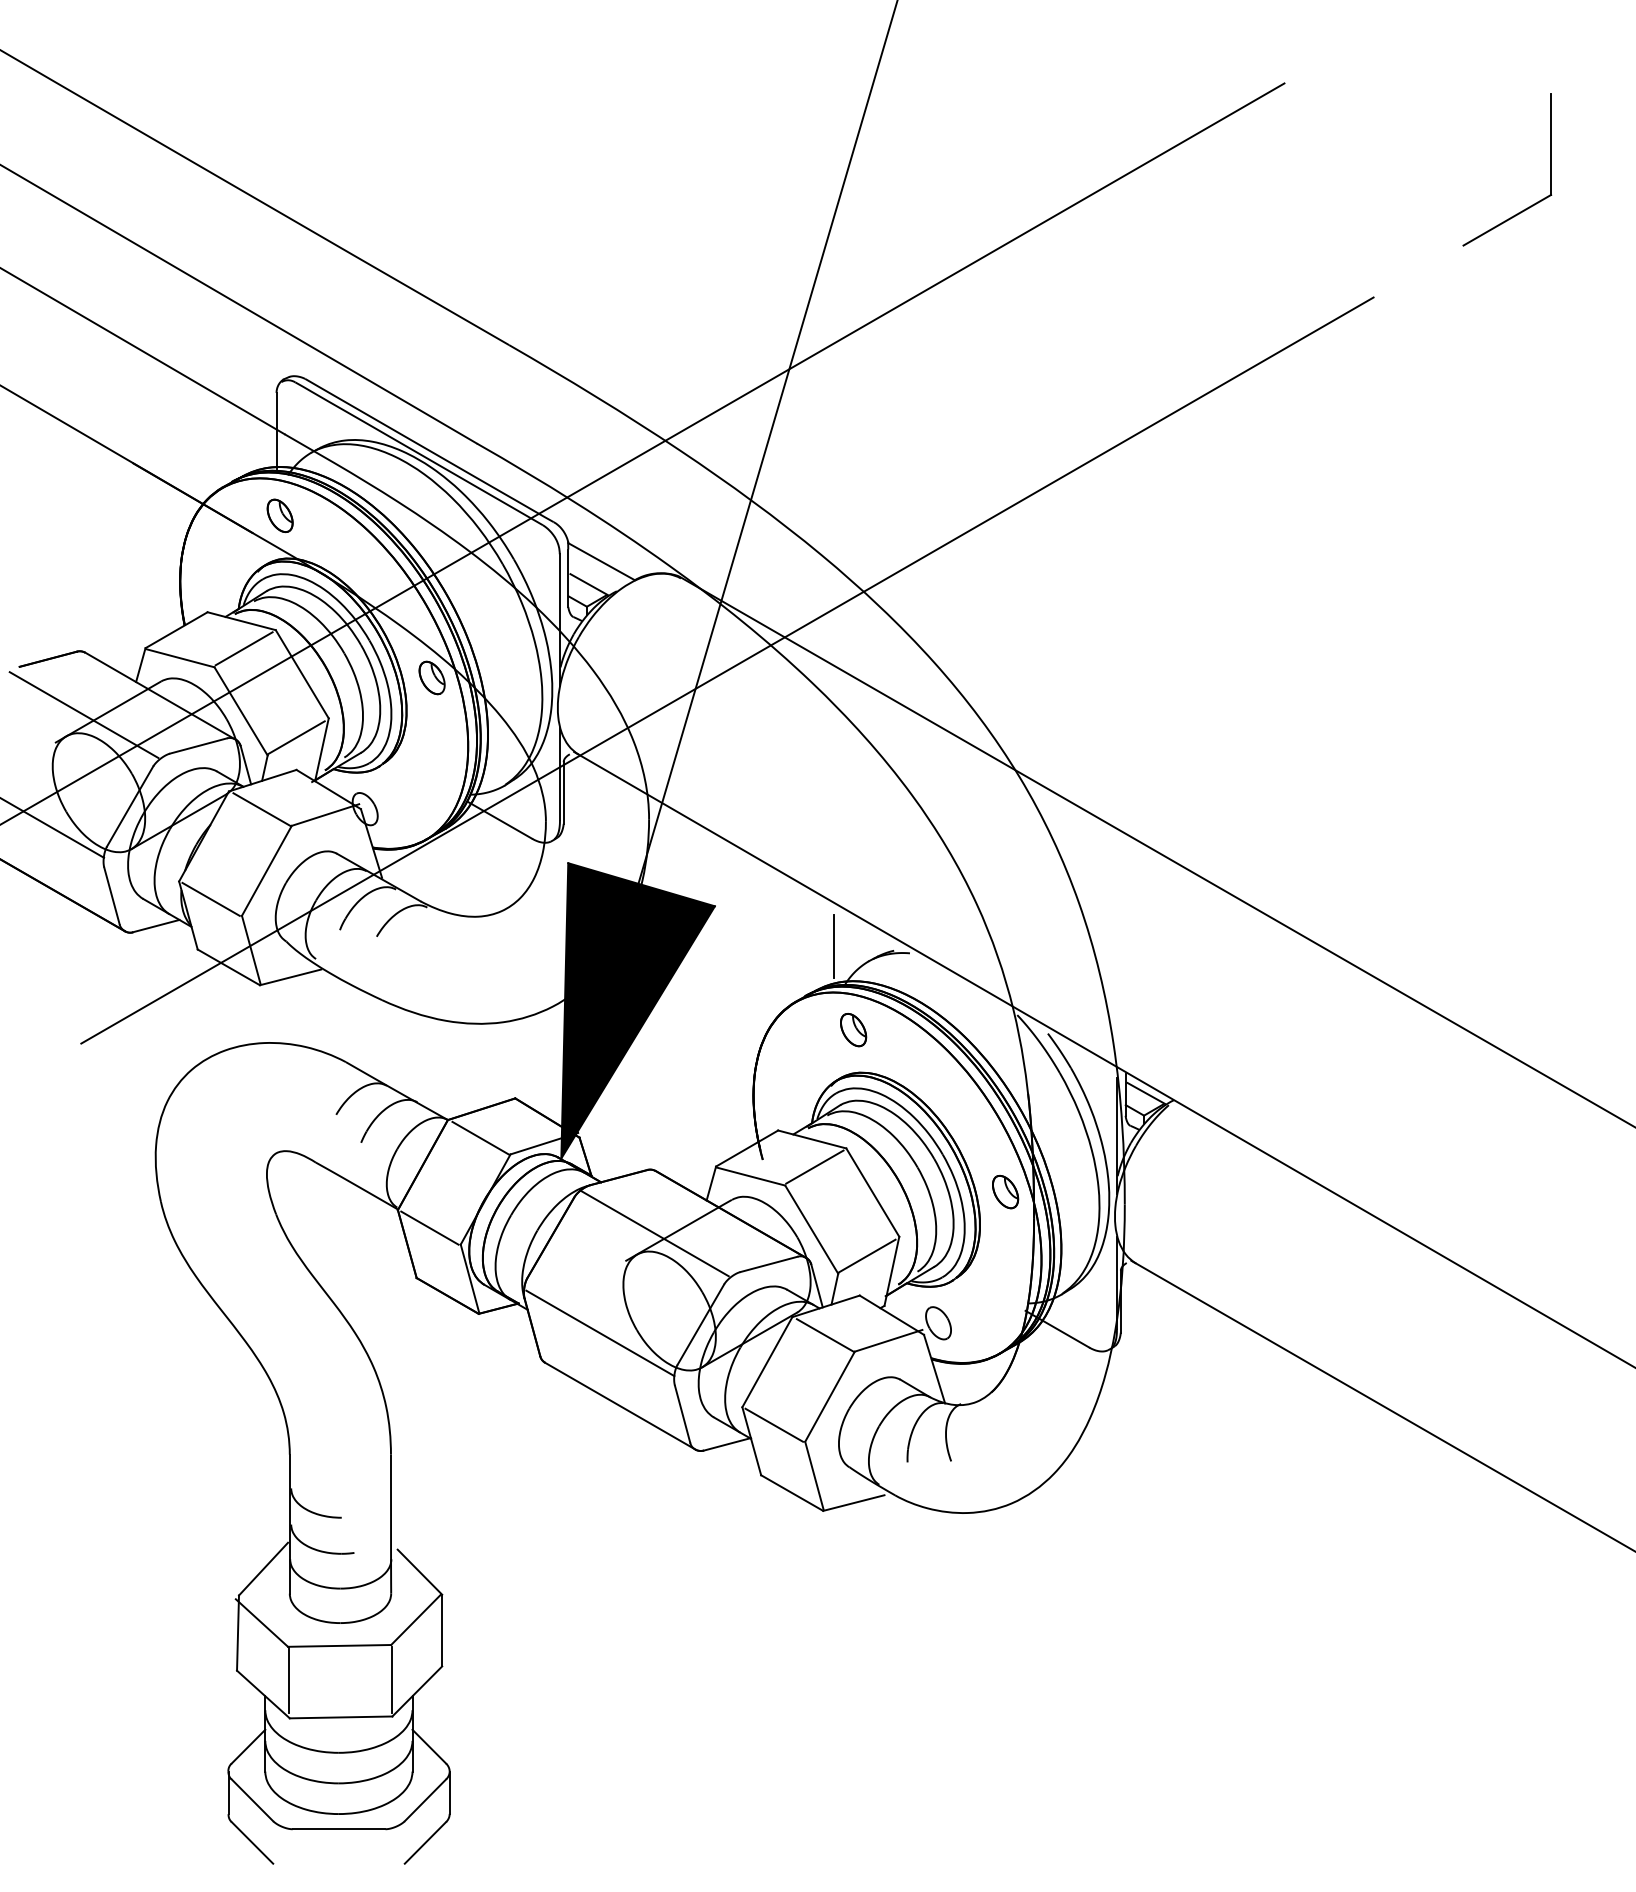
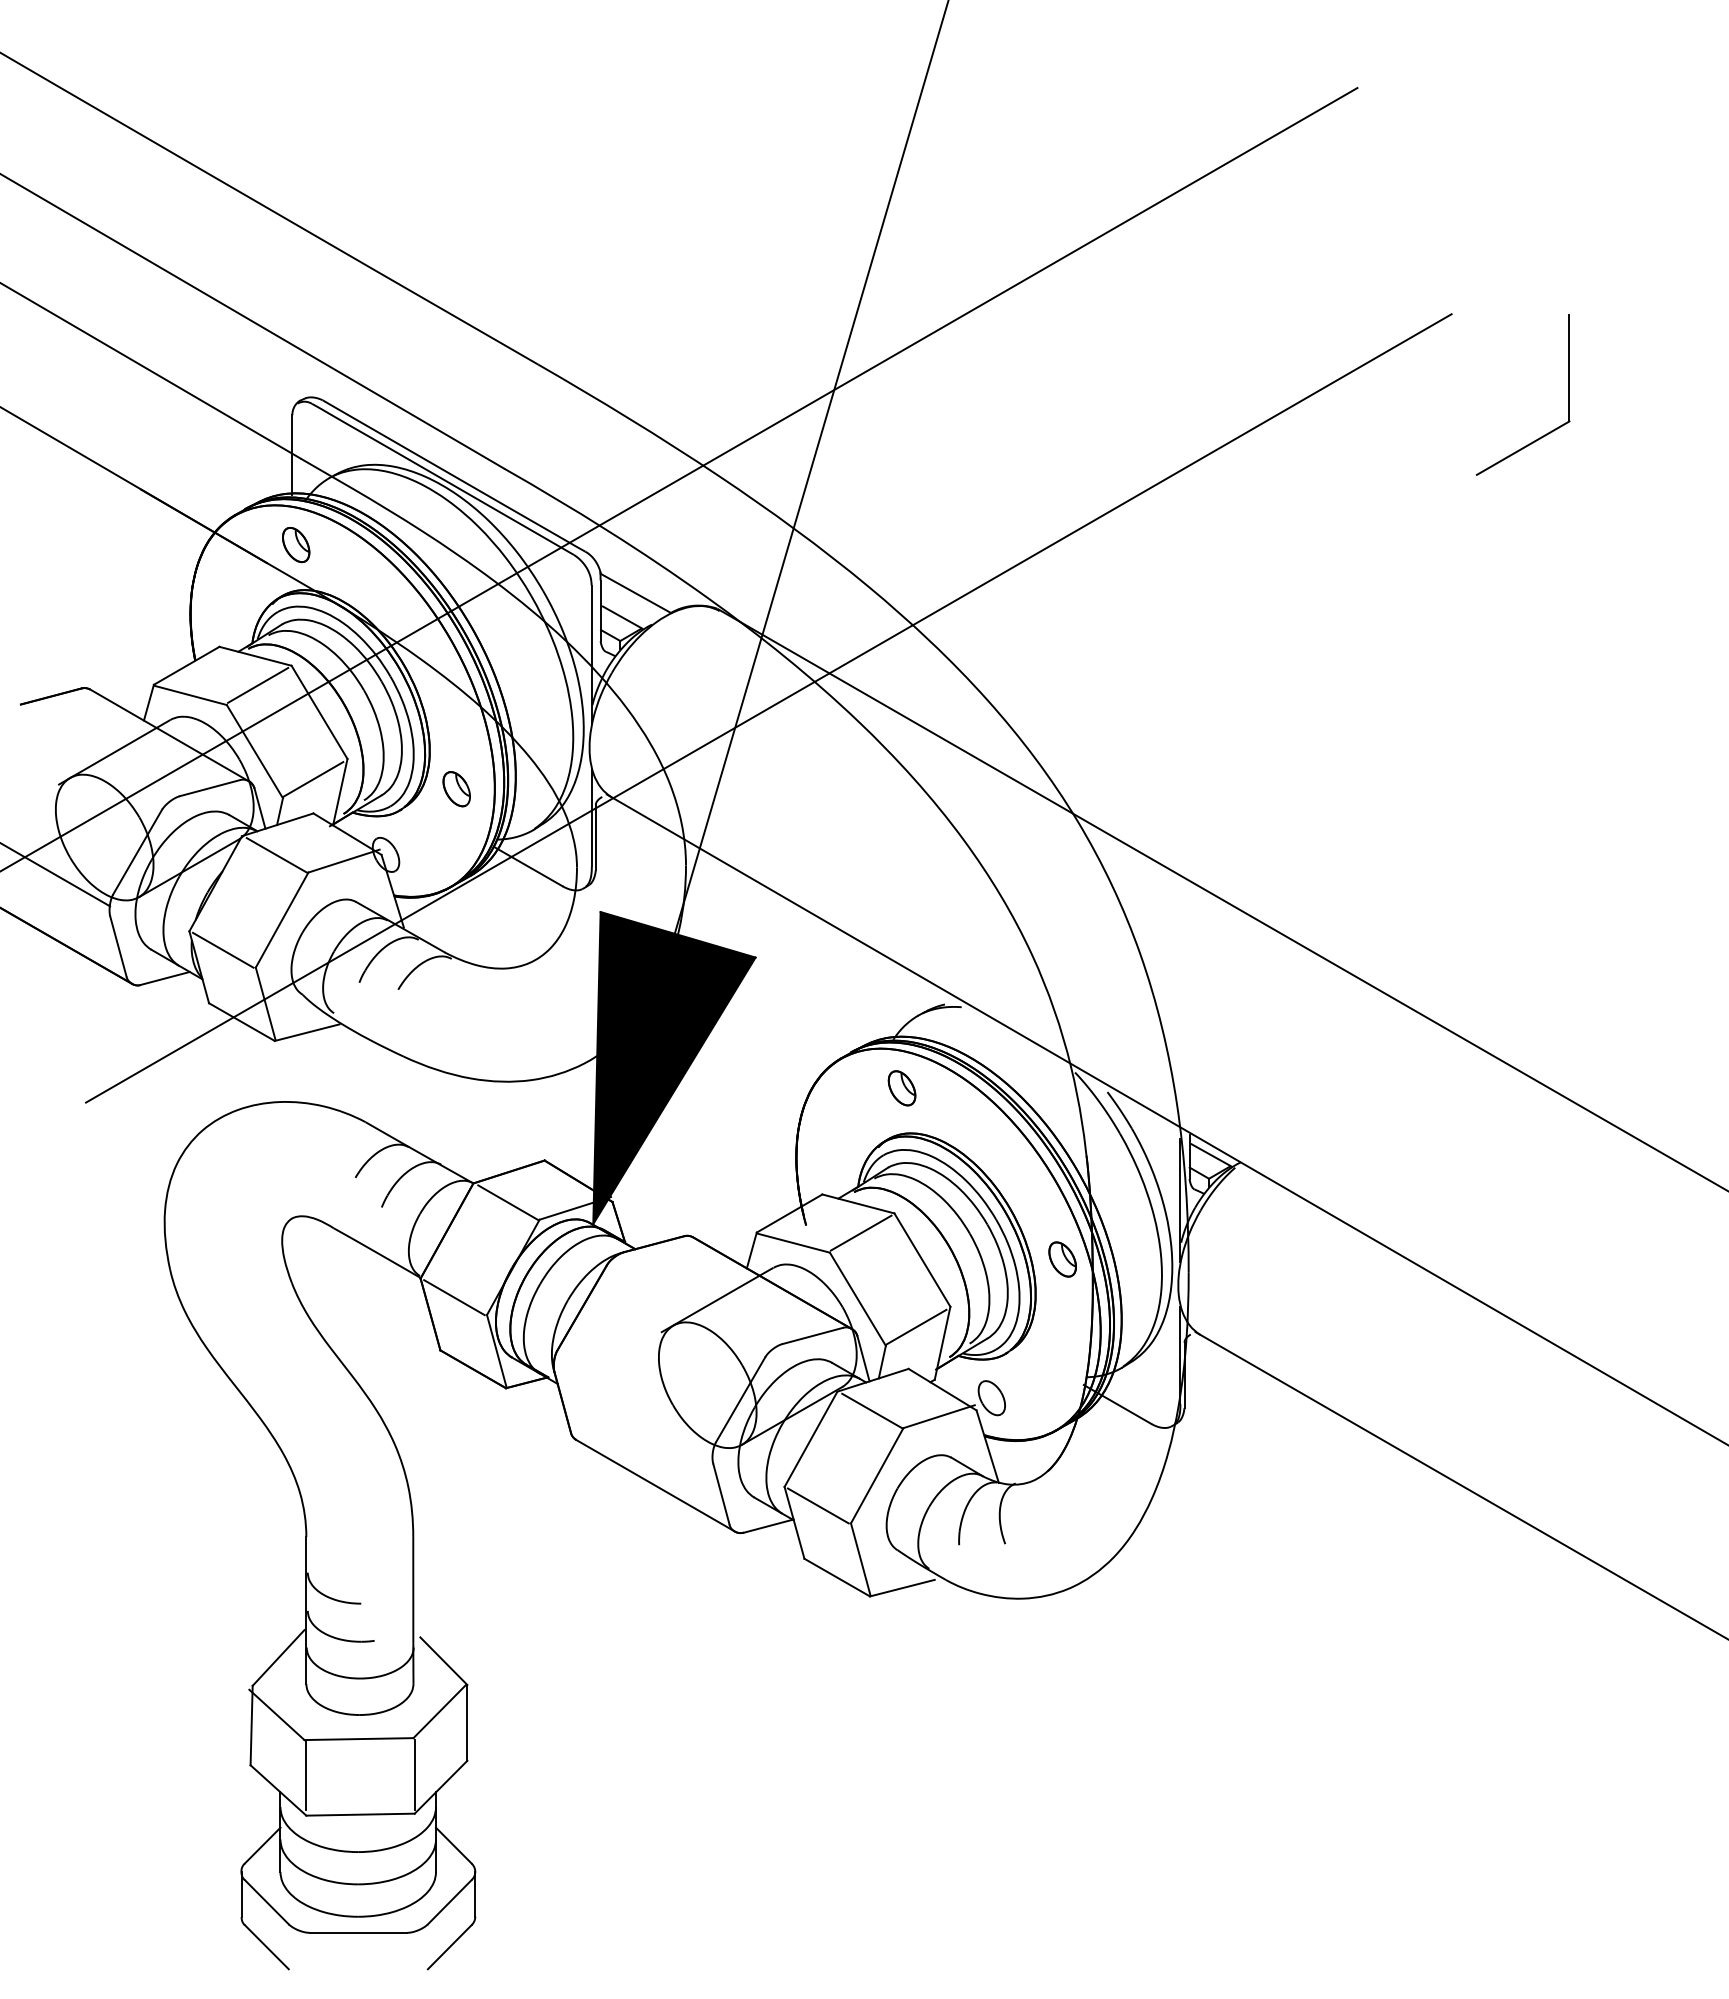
part: (1530, 205) -> (1547, 432), moved
part: (431, 677) -> (456, 788), moved
line: (83, 714) -> (88, 754), removed
line: (833, 945) -> (880, 998), removed
line: (654, 1233) -> (691, 1303), removed
line: (600, 1333) -> (634, 1408), removed

